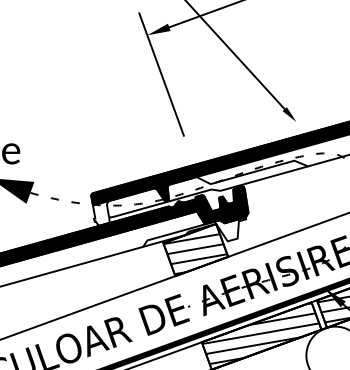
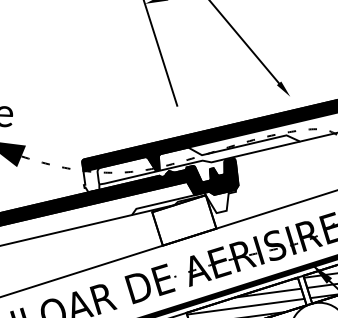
hatch: (195, 249) -> (184, 219), removed

